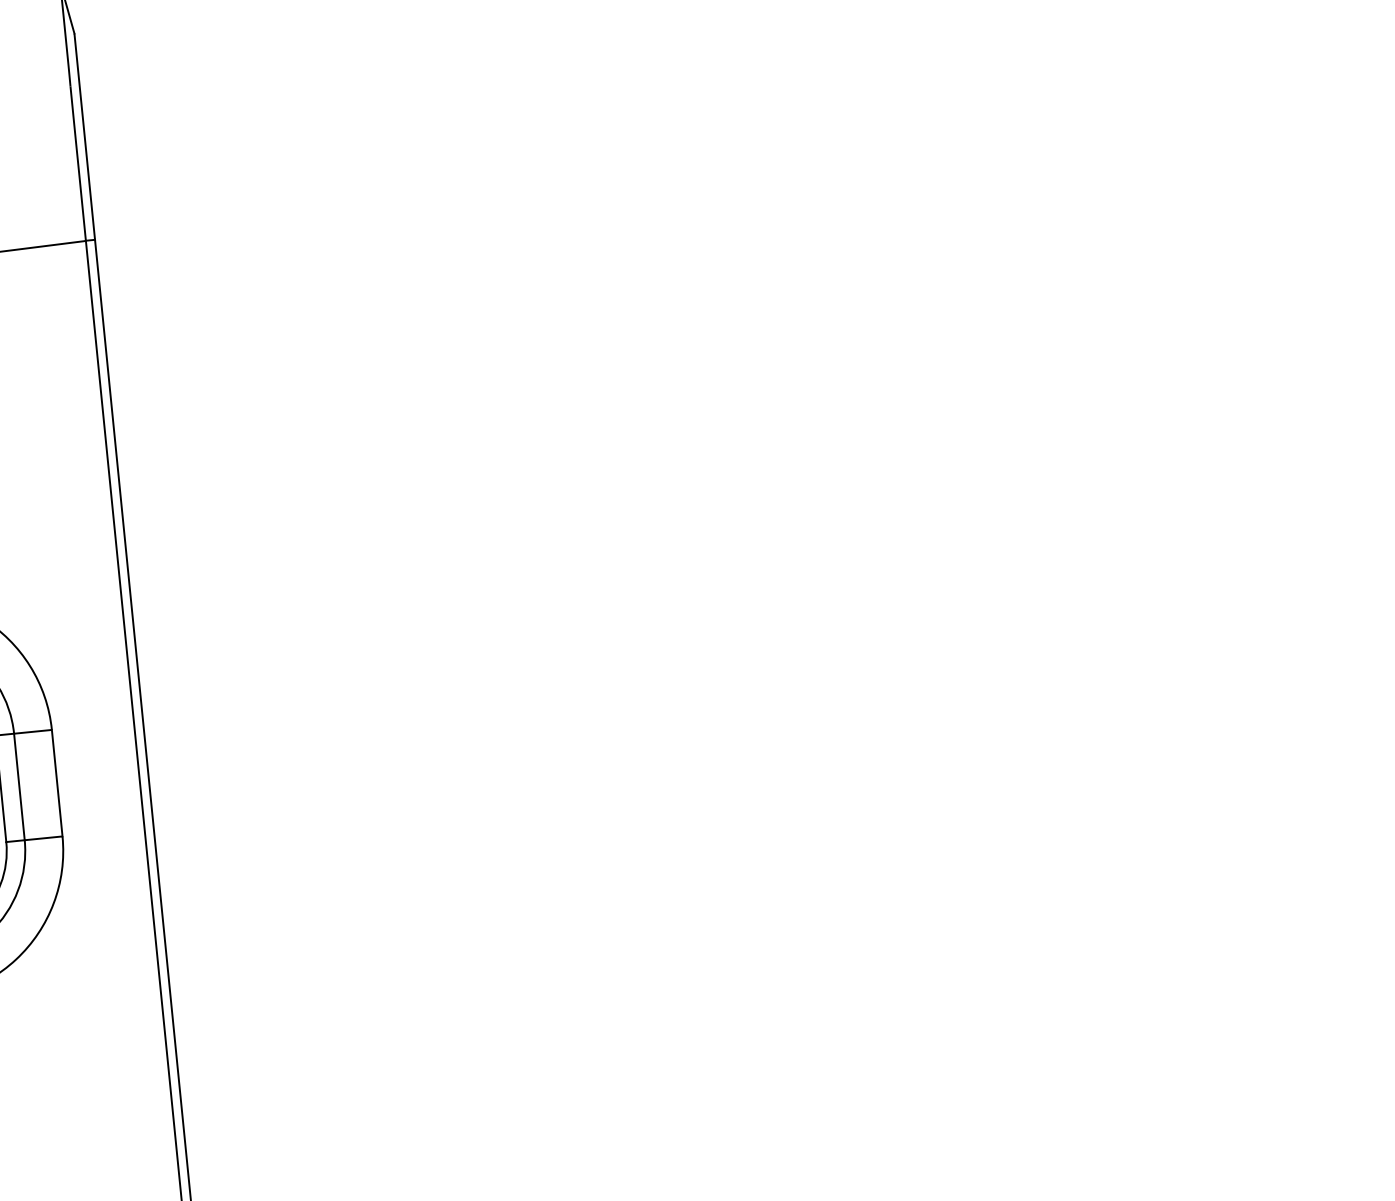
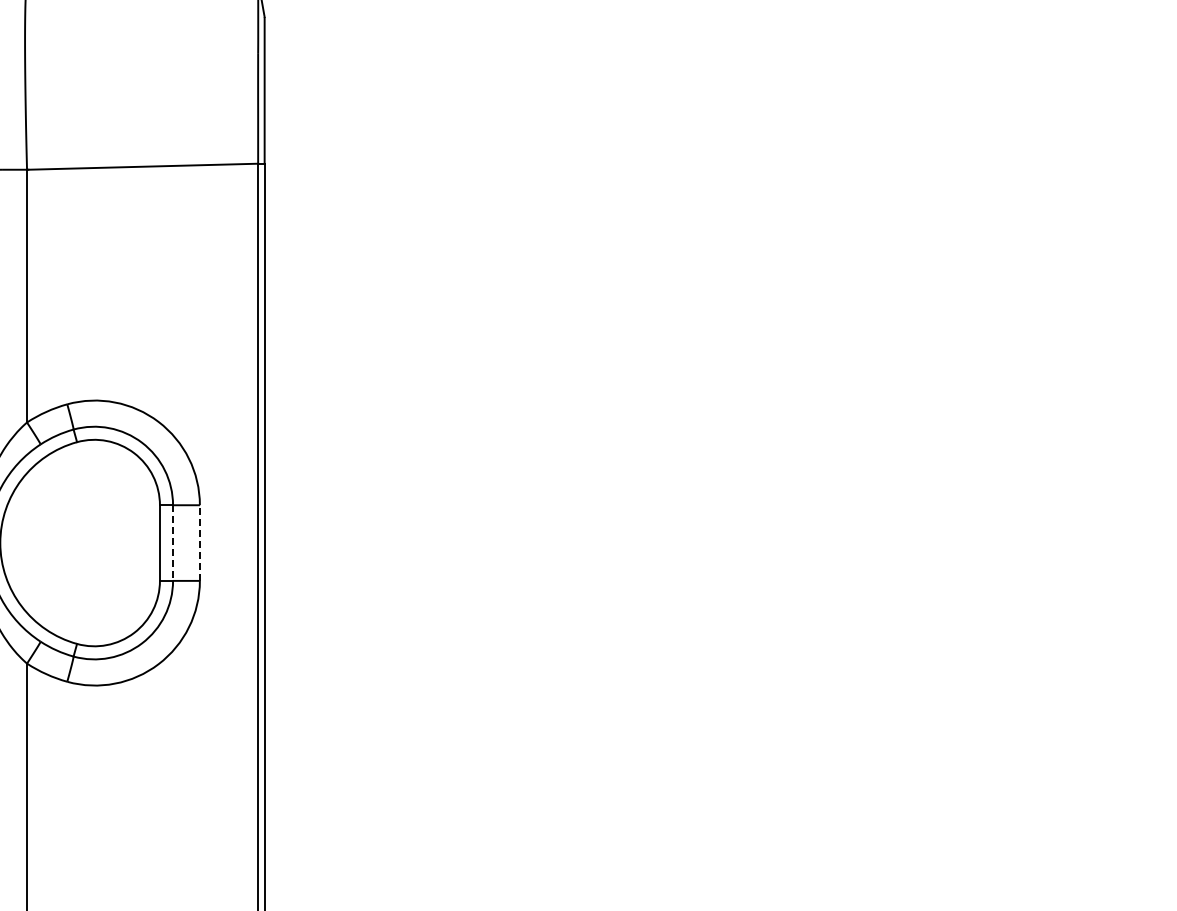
line: (56, 783) -> (199, 543), solid -> dashed
line: (20, 787) -> (173, 543), solid -> dashed

